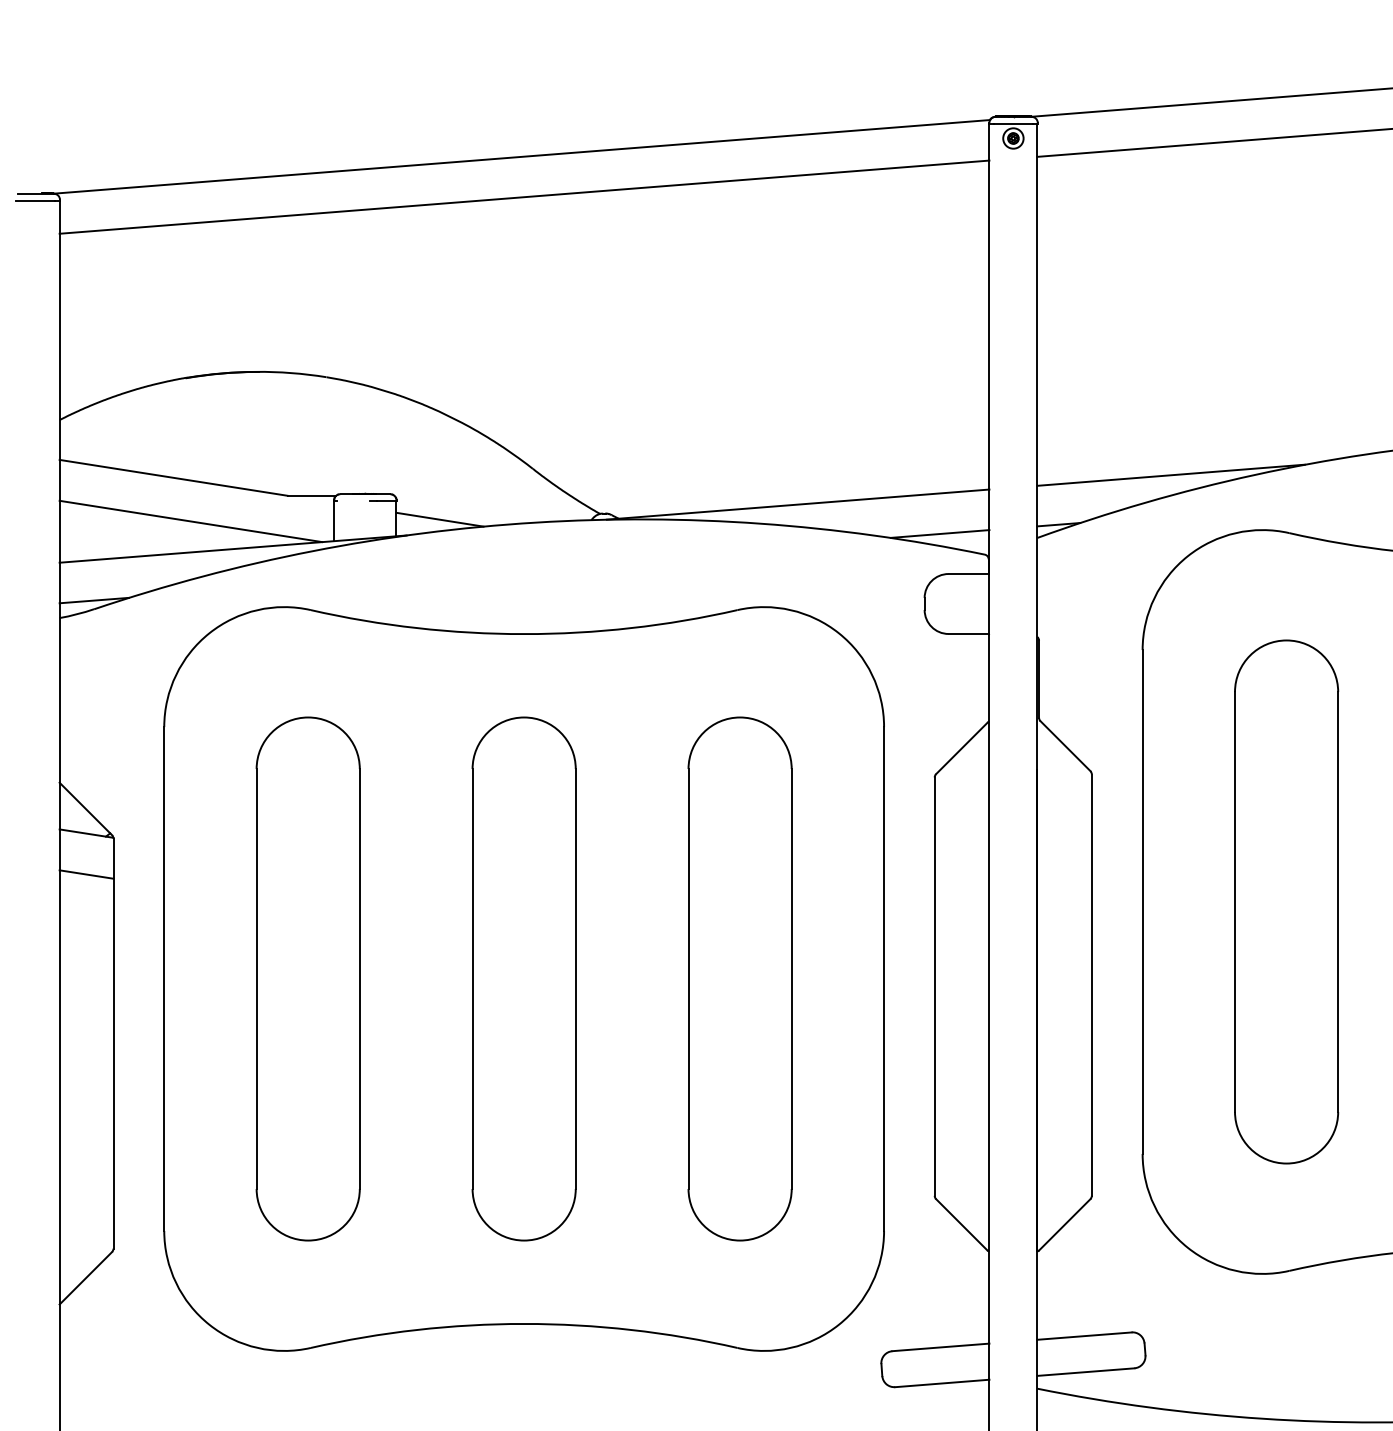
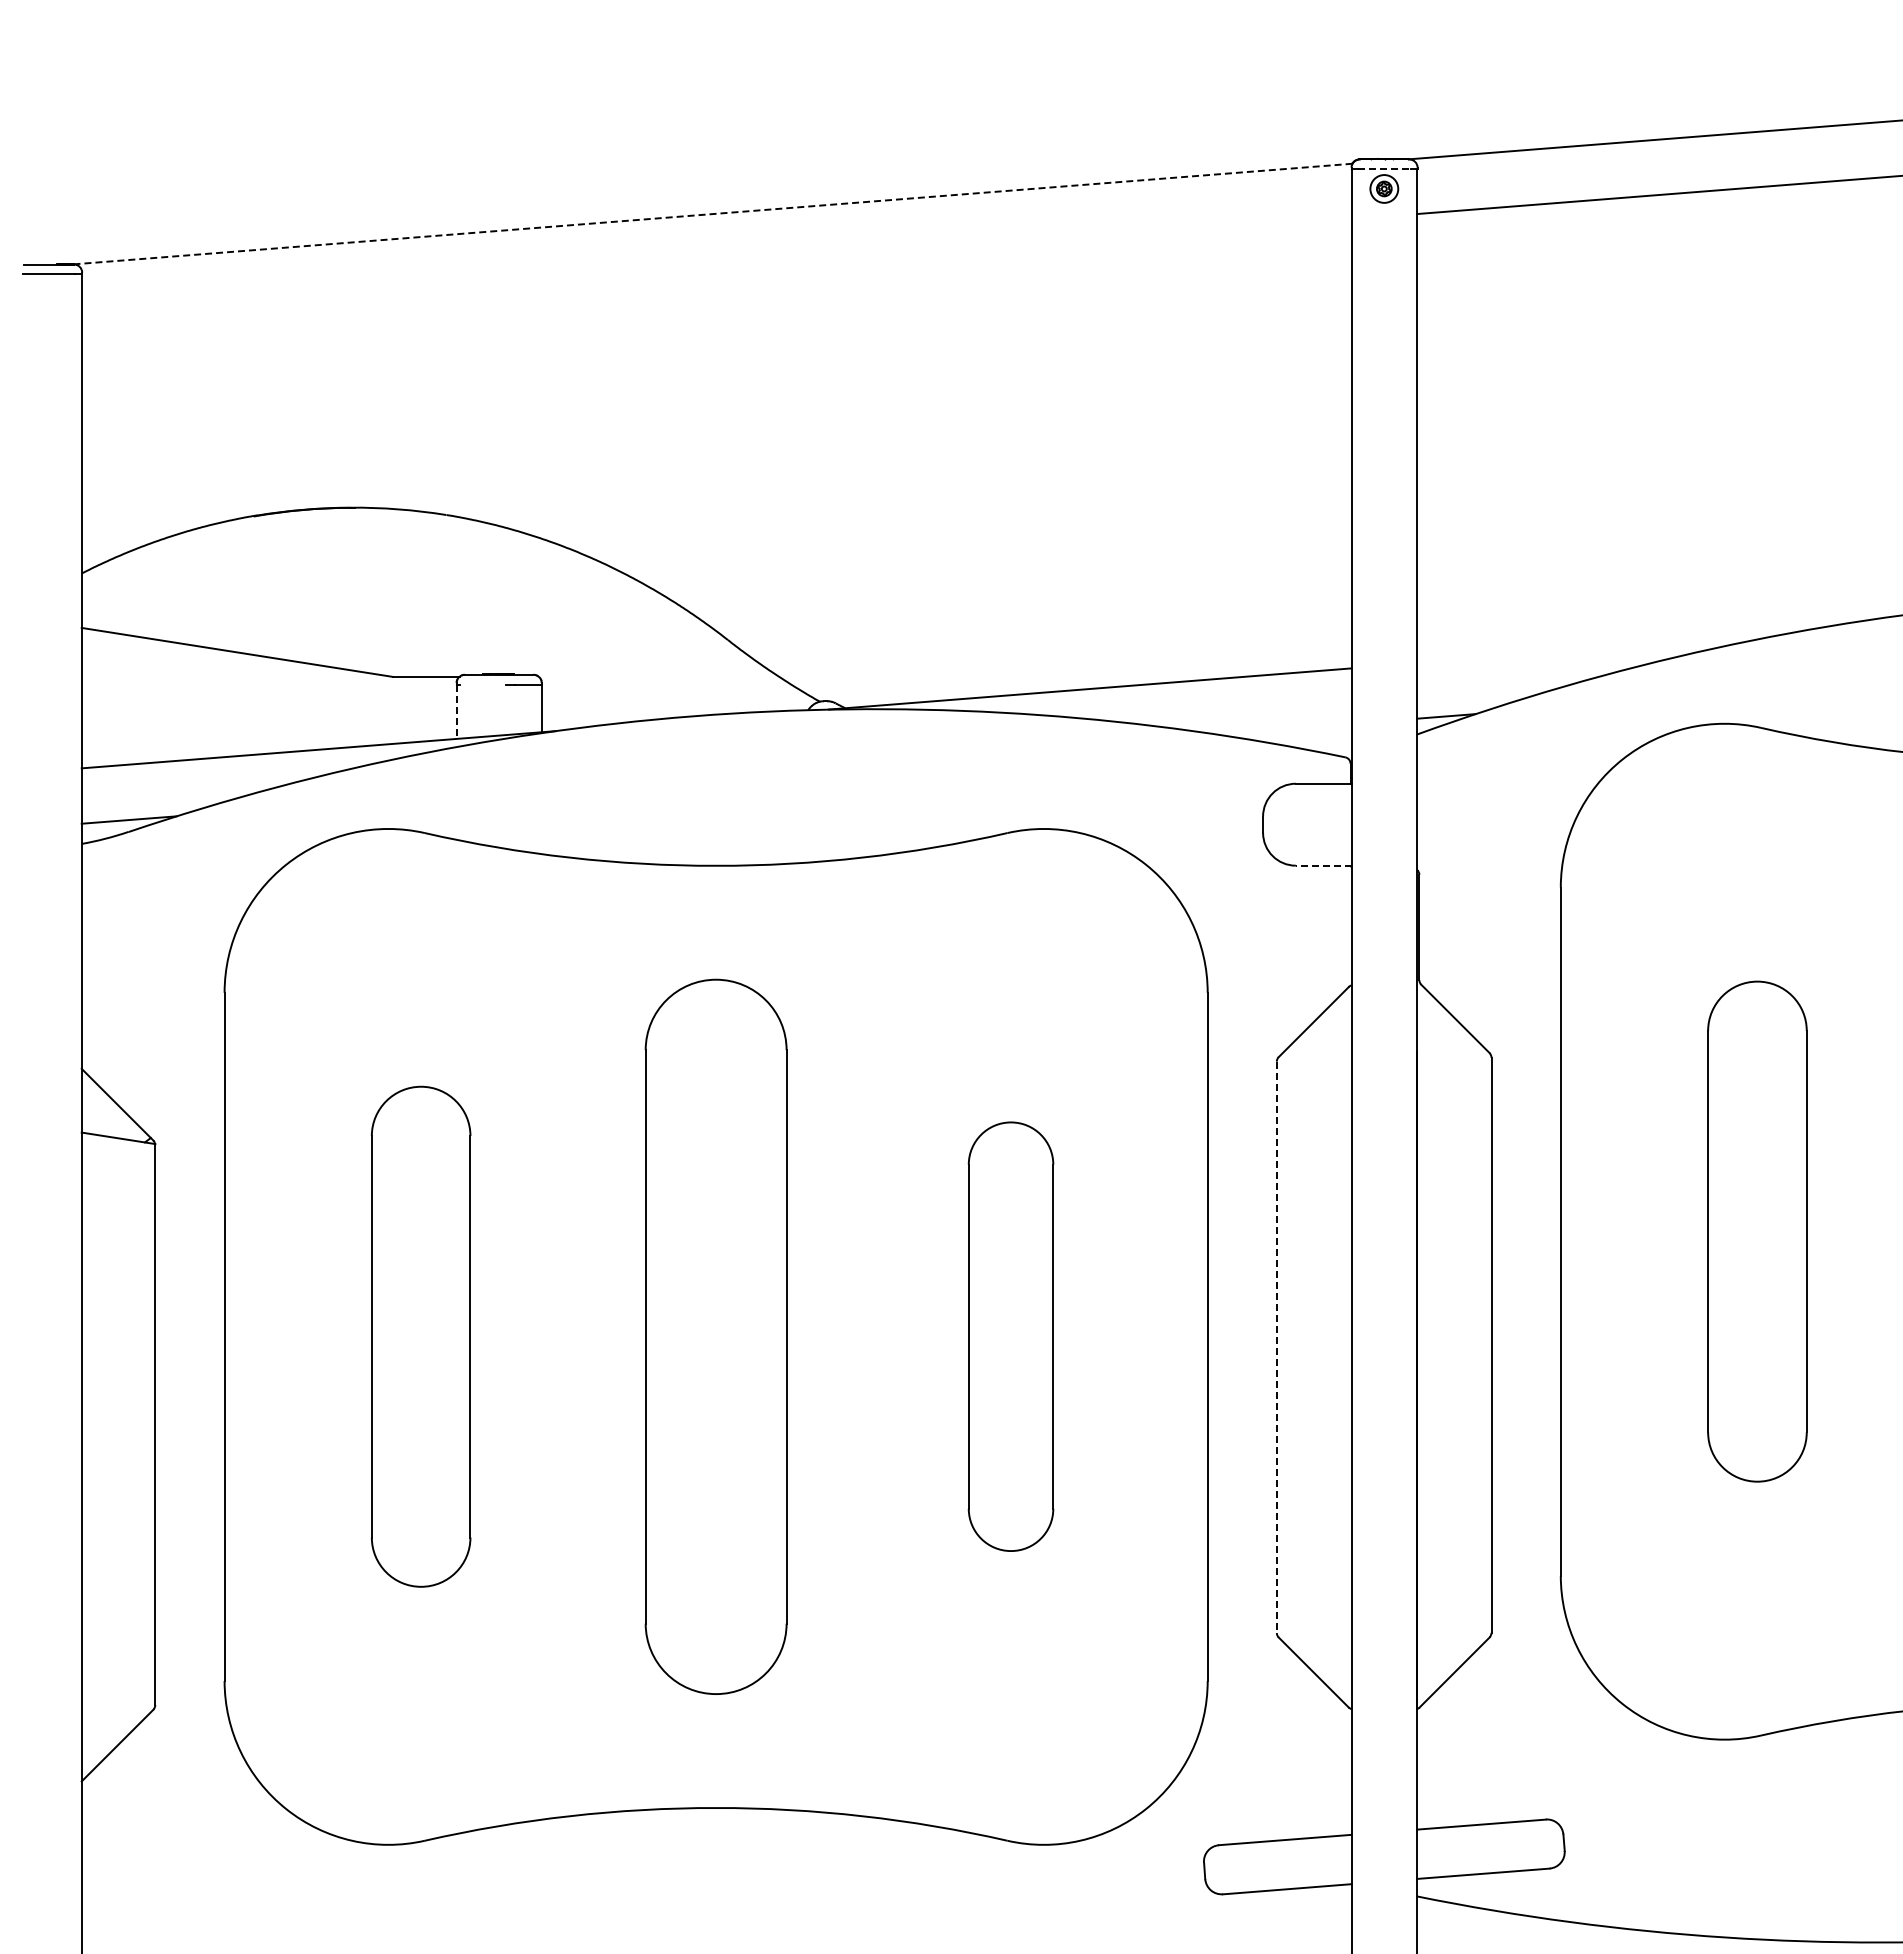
line: (1013, 124) -> (1384, 169), solid -> dashed
line: (521, 157) -> (712, 214), solid -> dashed
line: (524, 197) -> (716, 269), removed
line: (1170, 474) -> (1599, 648), removed
line: (439, 519) -> (600, 709), removed
line: (190, 521) -> (260, 711), removed
line: (334, 521) -> (456, 712), solid -> dashed
line: (939, 533) -> (1283, 728), removed
line: (968, 633) -> (1323, 865), solid -> dashed
line: (86, 874) -> (118, 1193), removed
part: (1286, 901) -> (1757, 1231), size x0.7
part: (307, 978) -> (420, 1336), size x0.7
part: (739, 978) -> (1010, 1336), size x0.6
line: (934, 986) -> (1276, 1347), solid -> dashed

